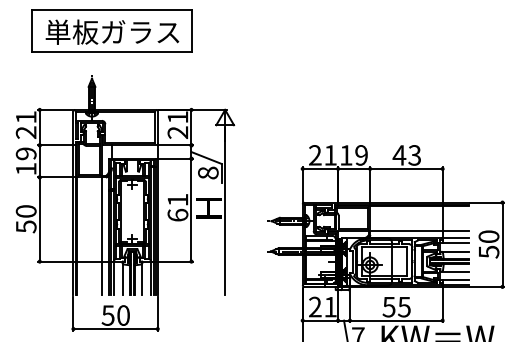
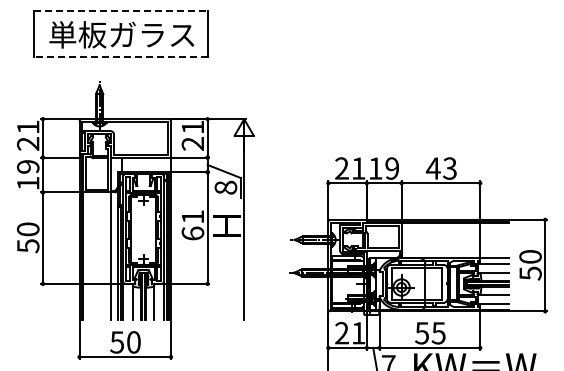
line: (111, 10) -> (120, 11), solid -> dashed
line: (111, 52) -> (120, 56), solid -> dashed
line: (418, 230) -> (454, 250), removed

